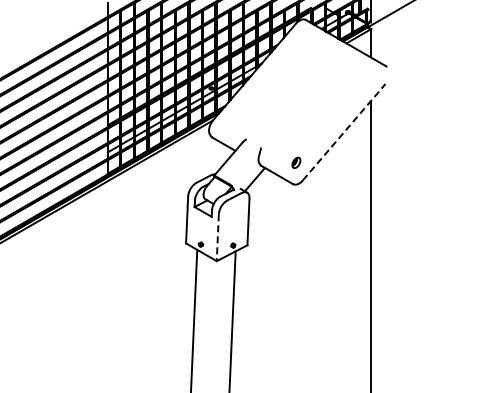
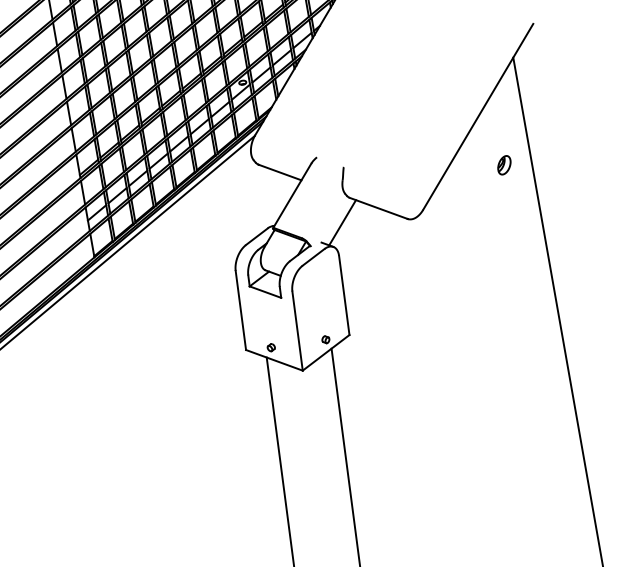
line: (344, 131) -> (478, 115), dashed -> solid
part: (296, 162) -> (504, 164), moved
line: (217, 238) -> (297, 332), dashed -> solid

